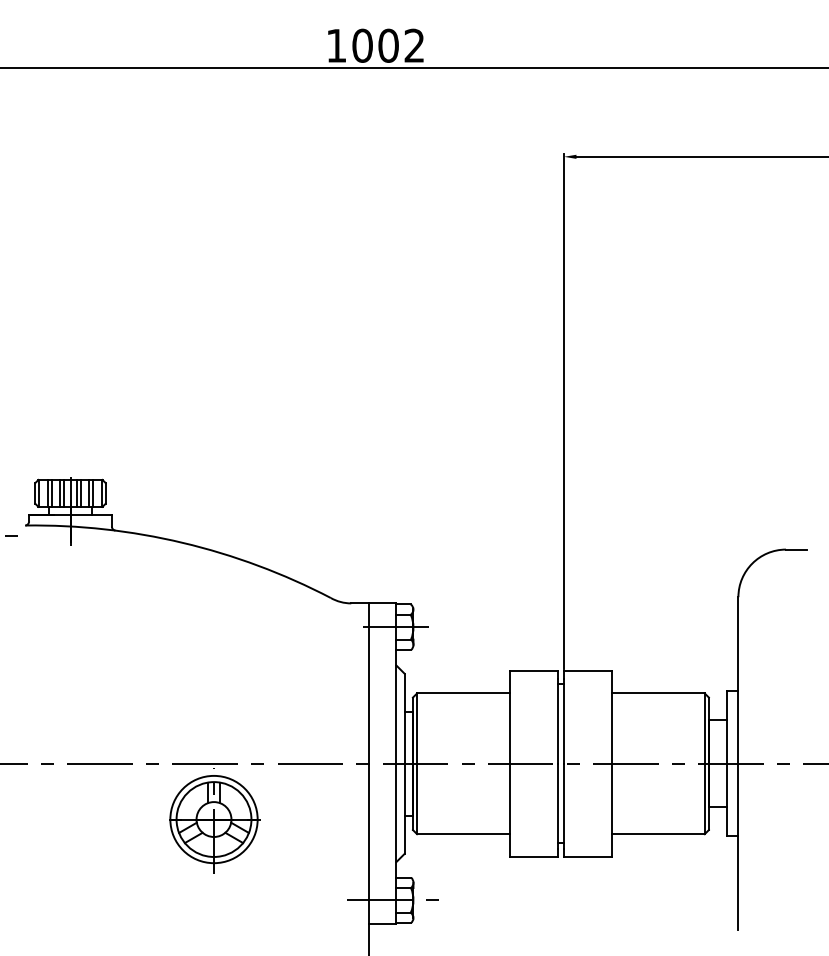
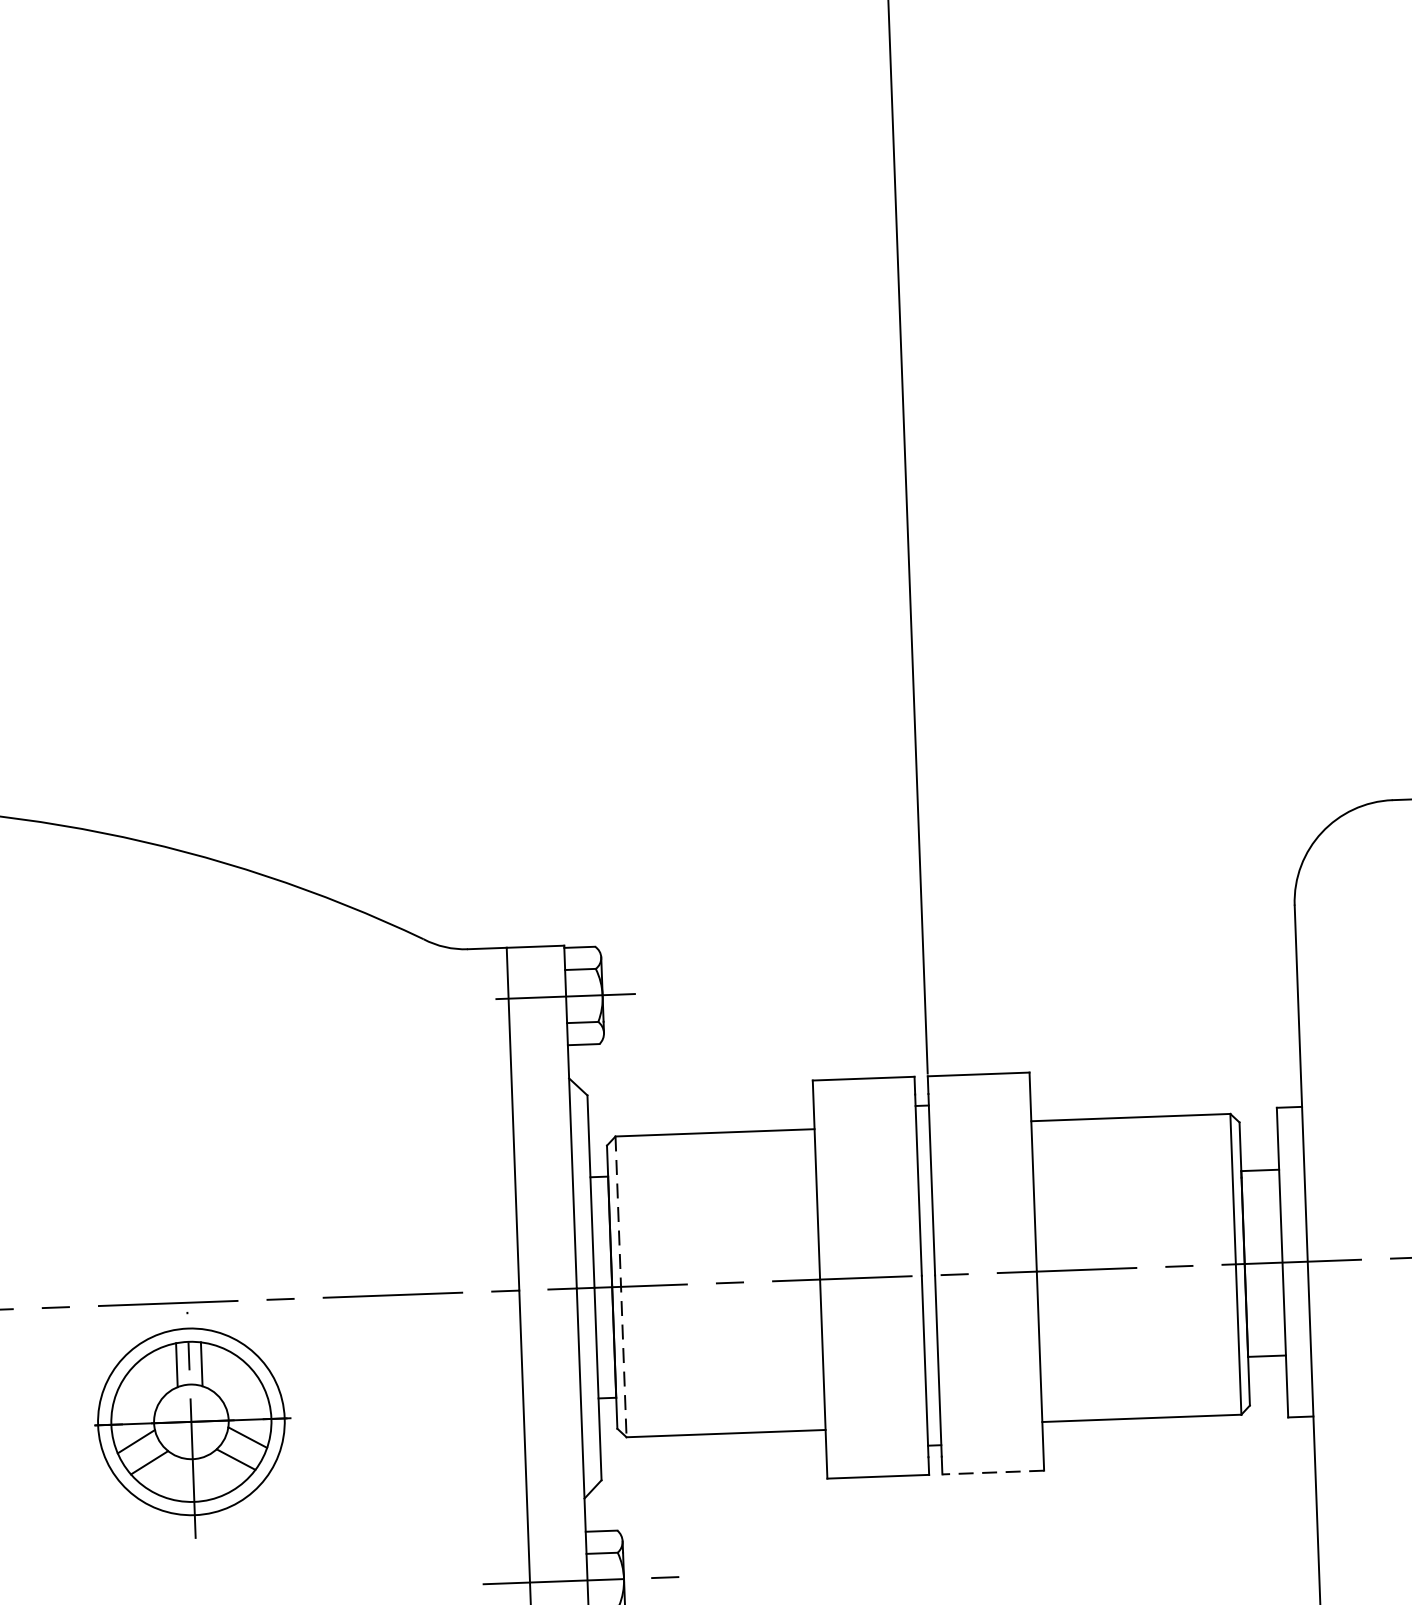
line: (417, 764) -> (621, 1288), solid -> dashed
line: (587, 856) -> (992, 1471), solid -> dashed

